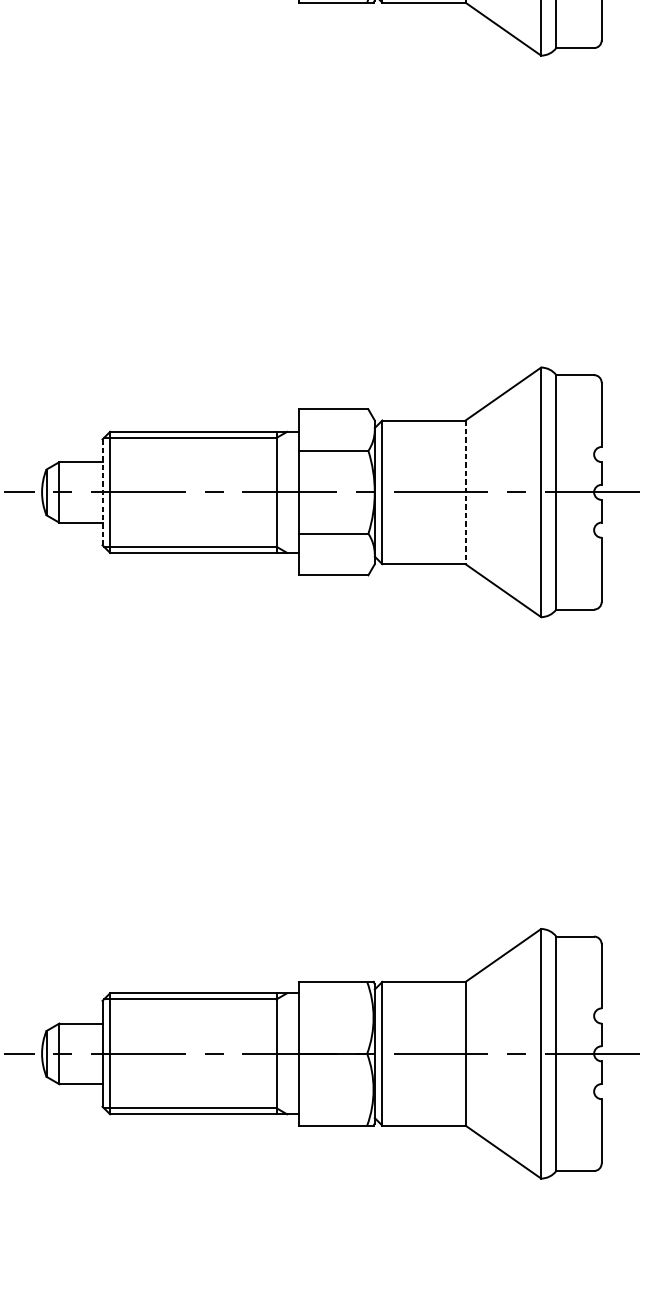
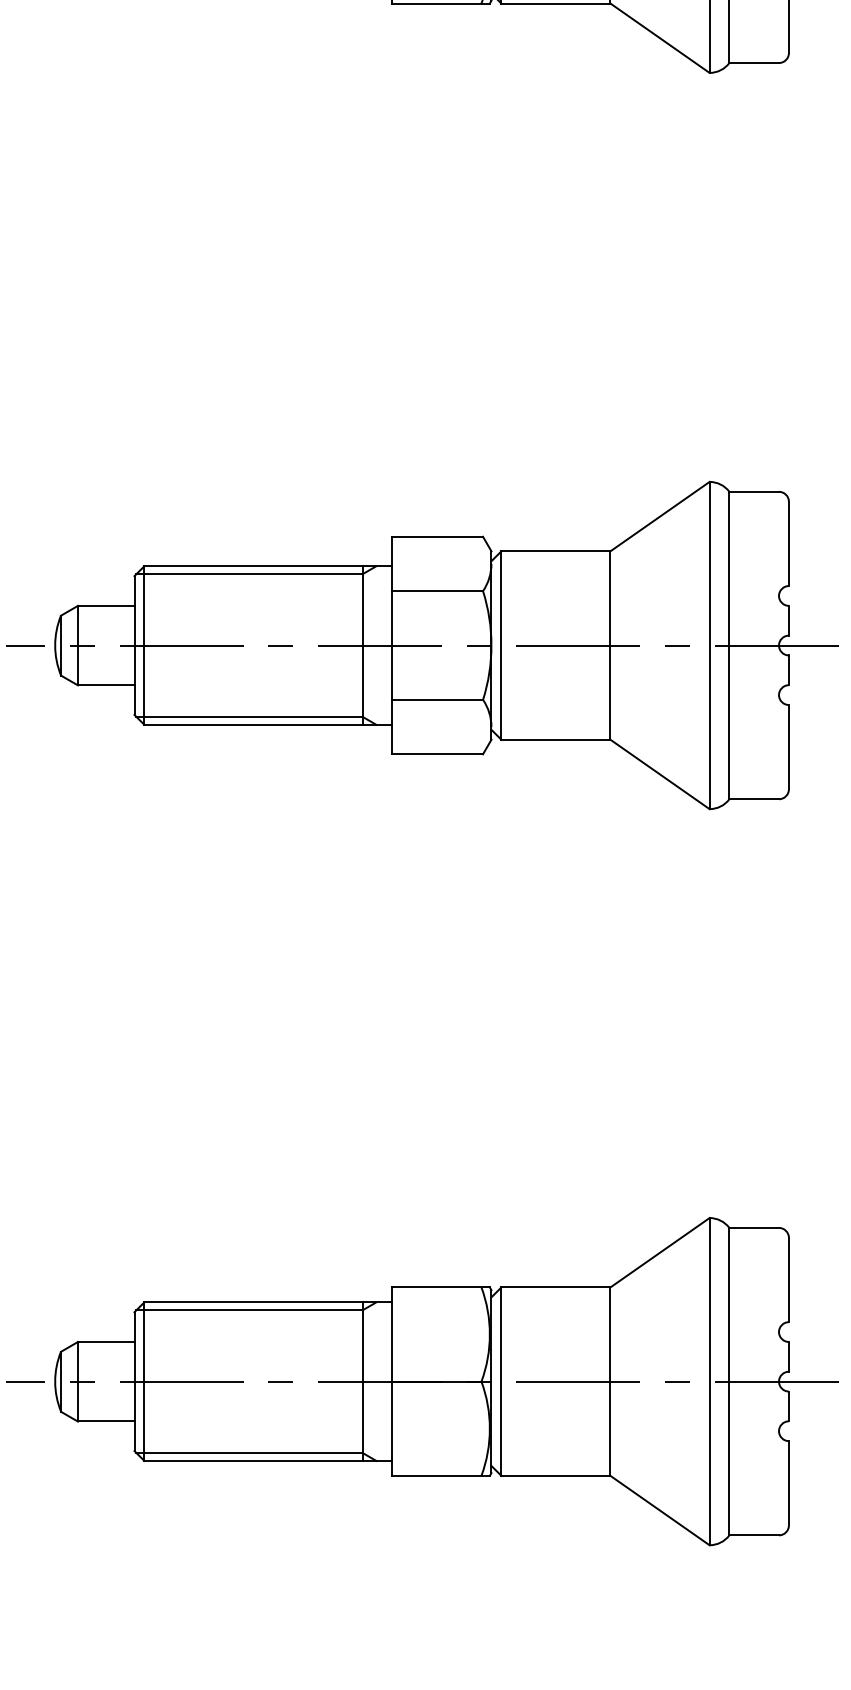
line: (102, 493) -> (134, 646), dashed -> solid
line: (465, 493) -> (610, 646), dashed -> solid

